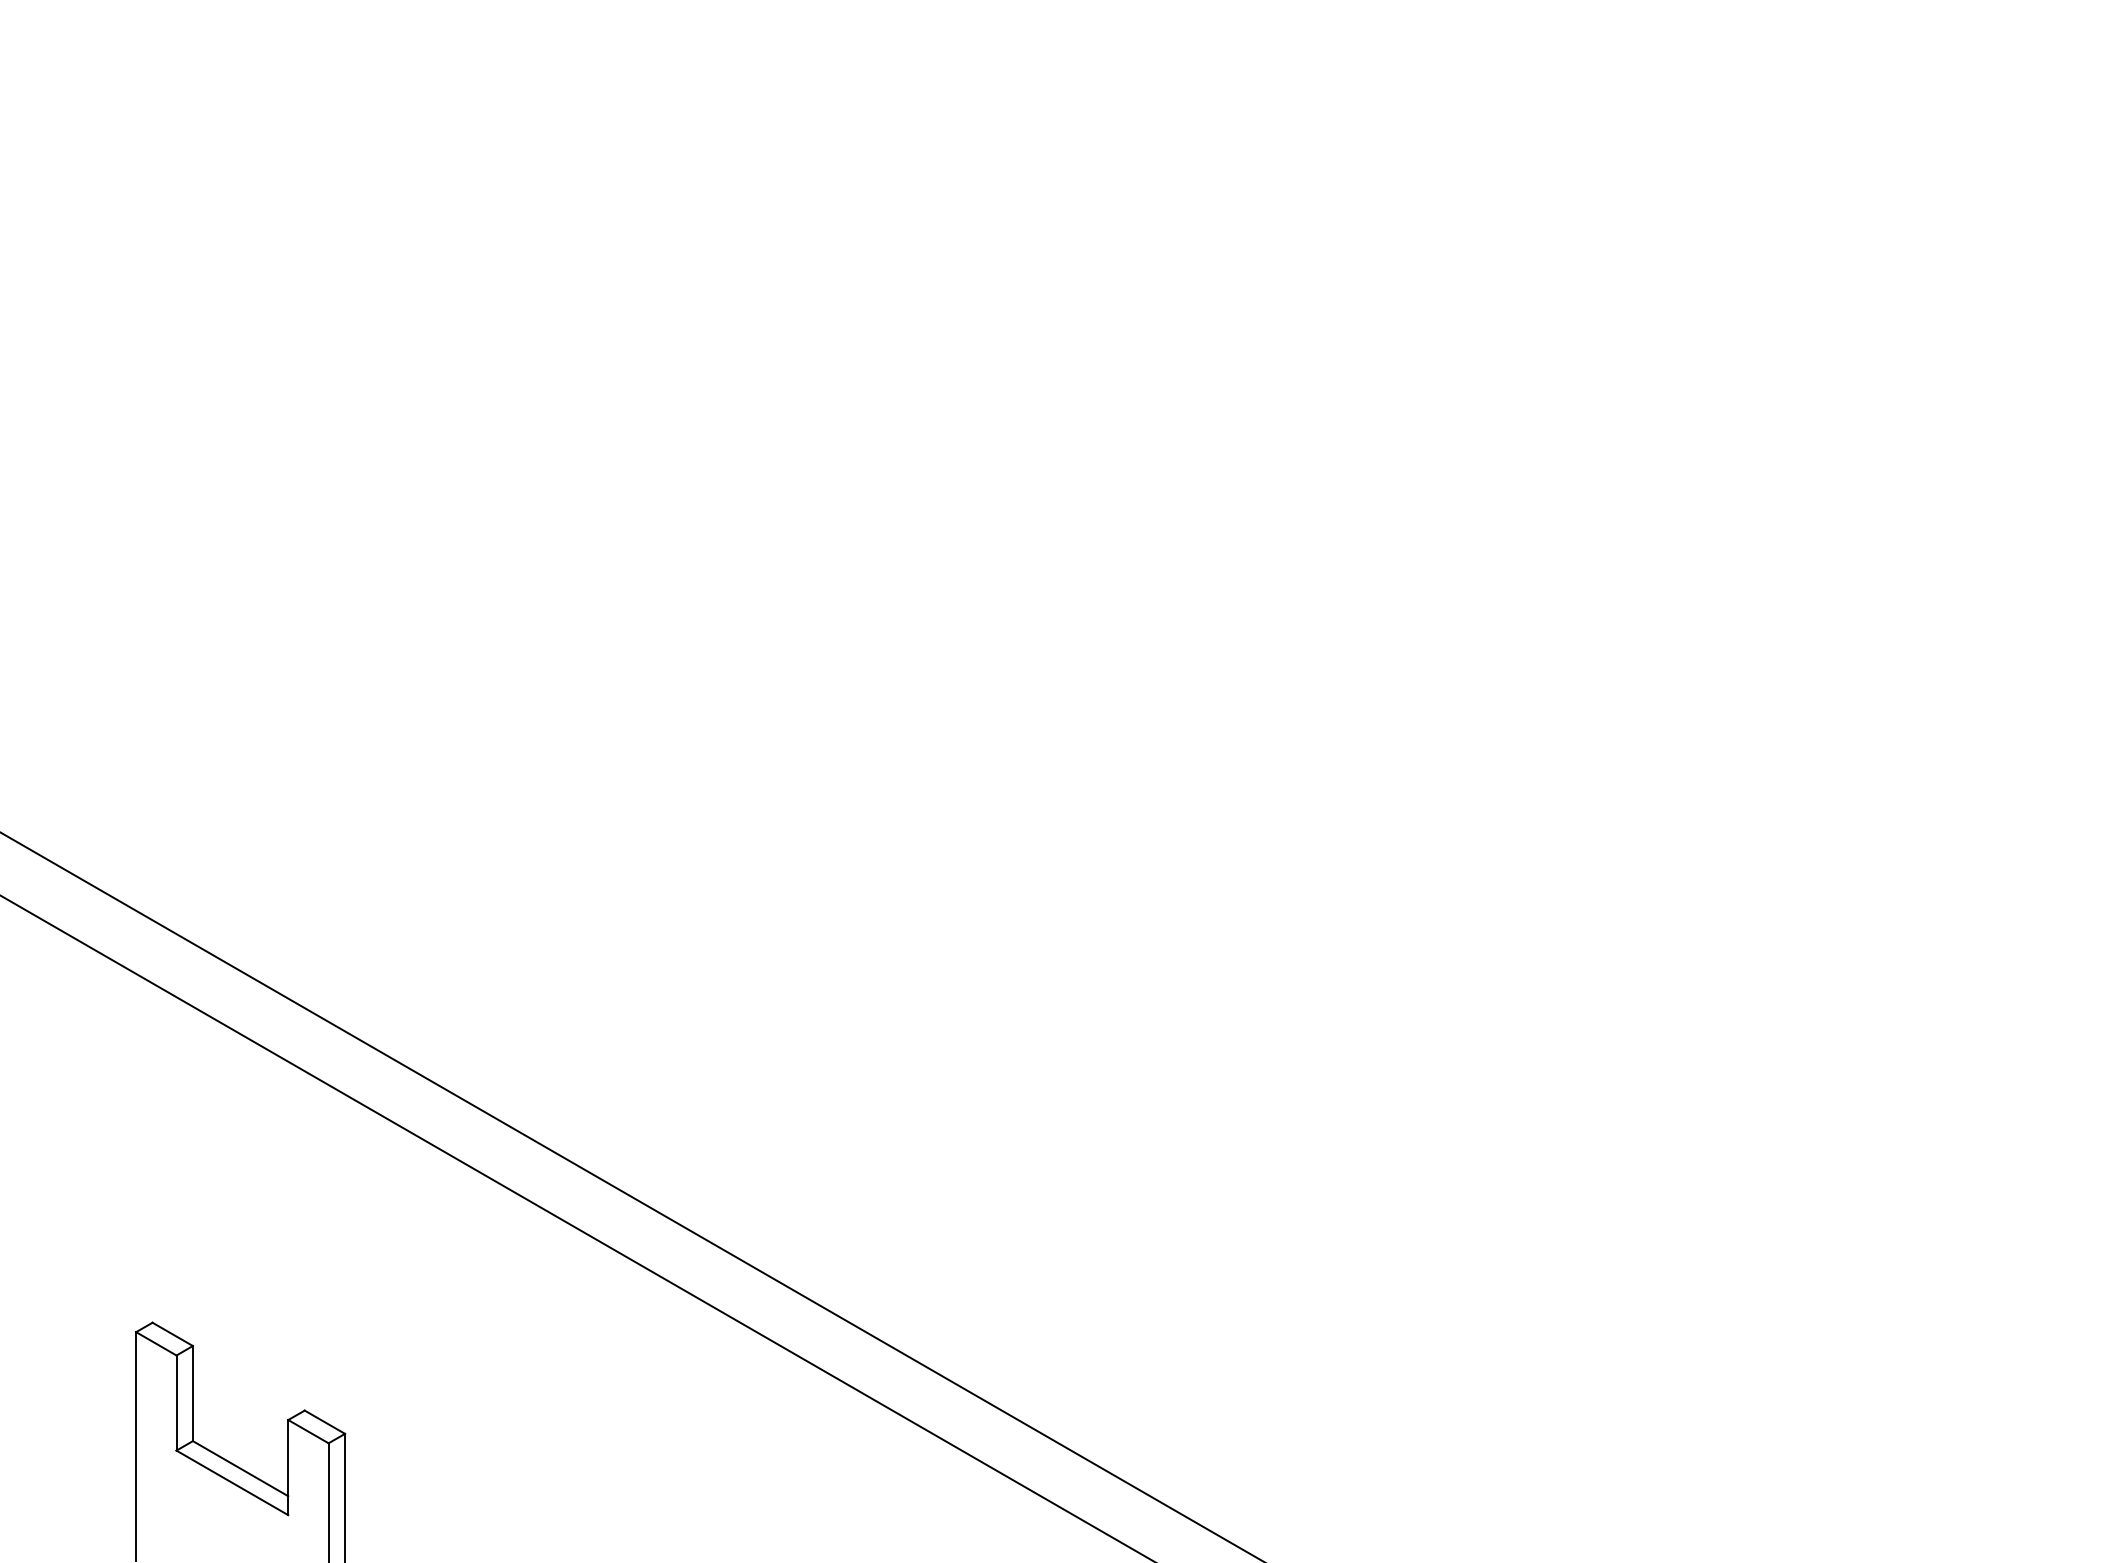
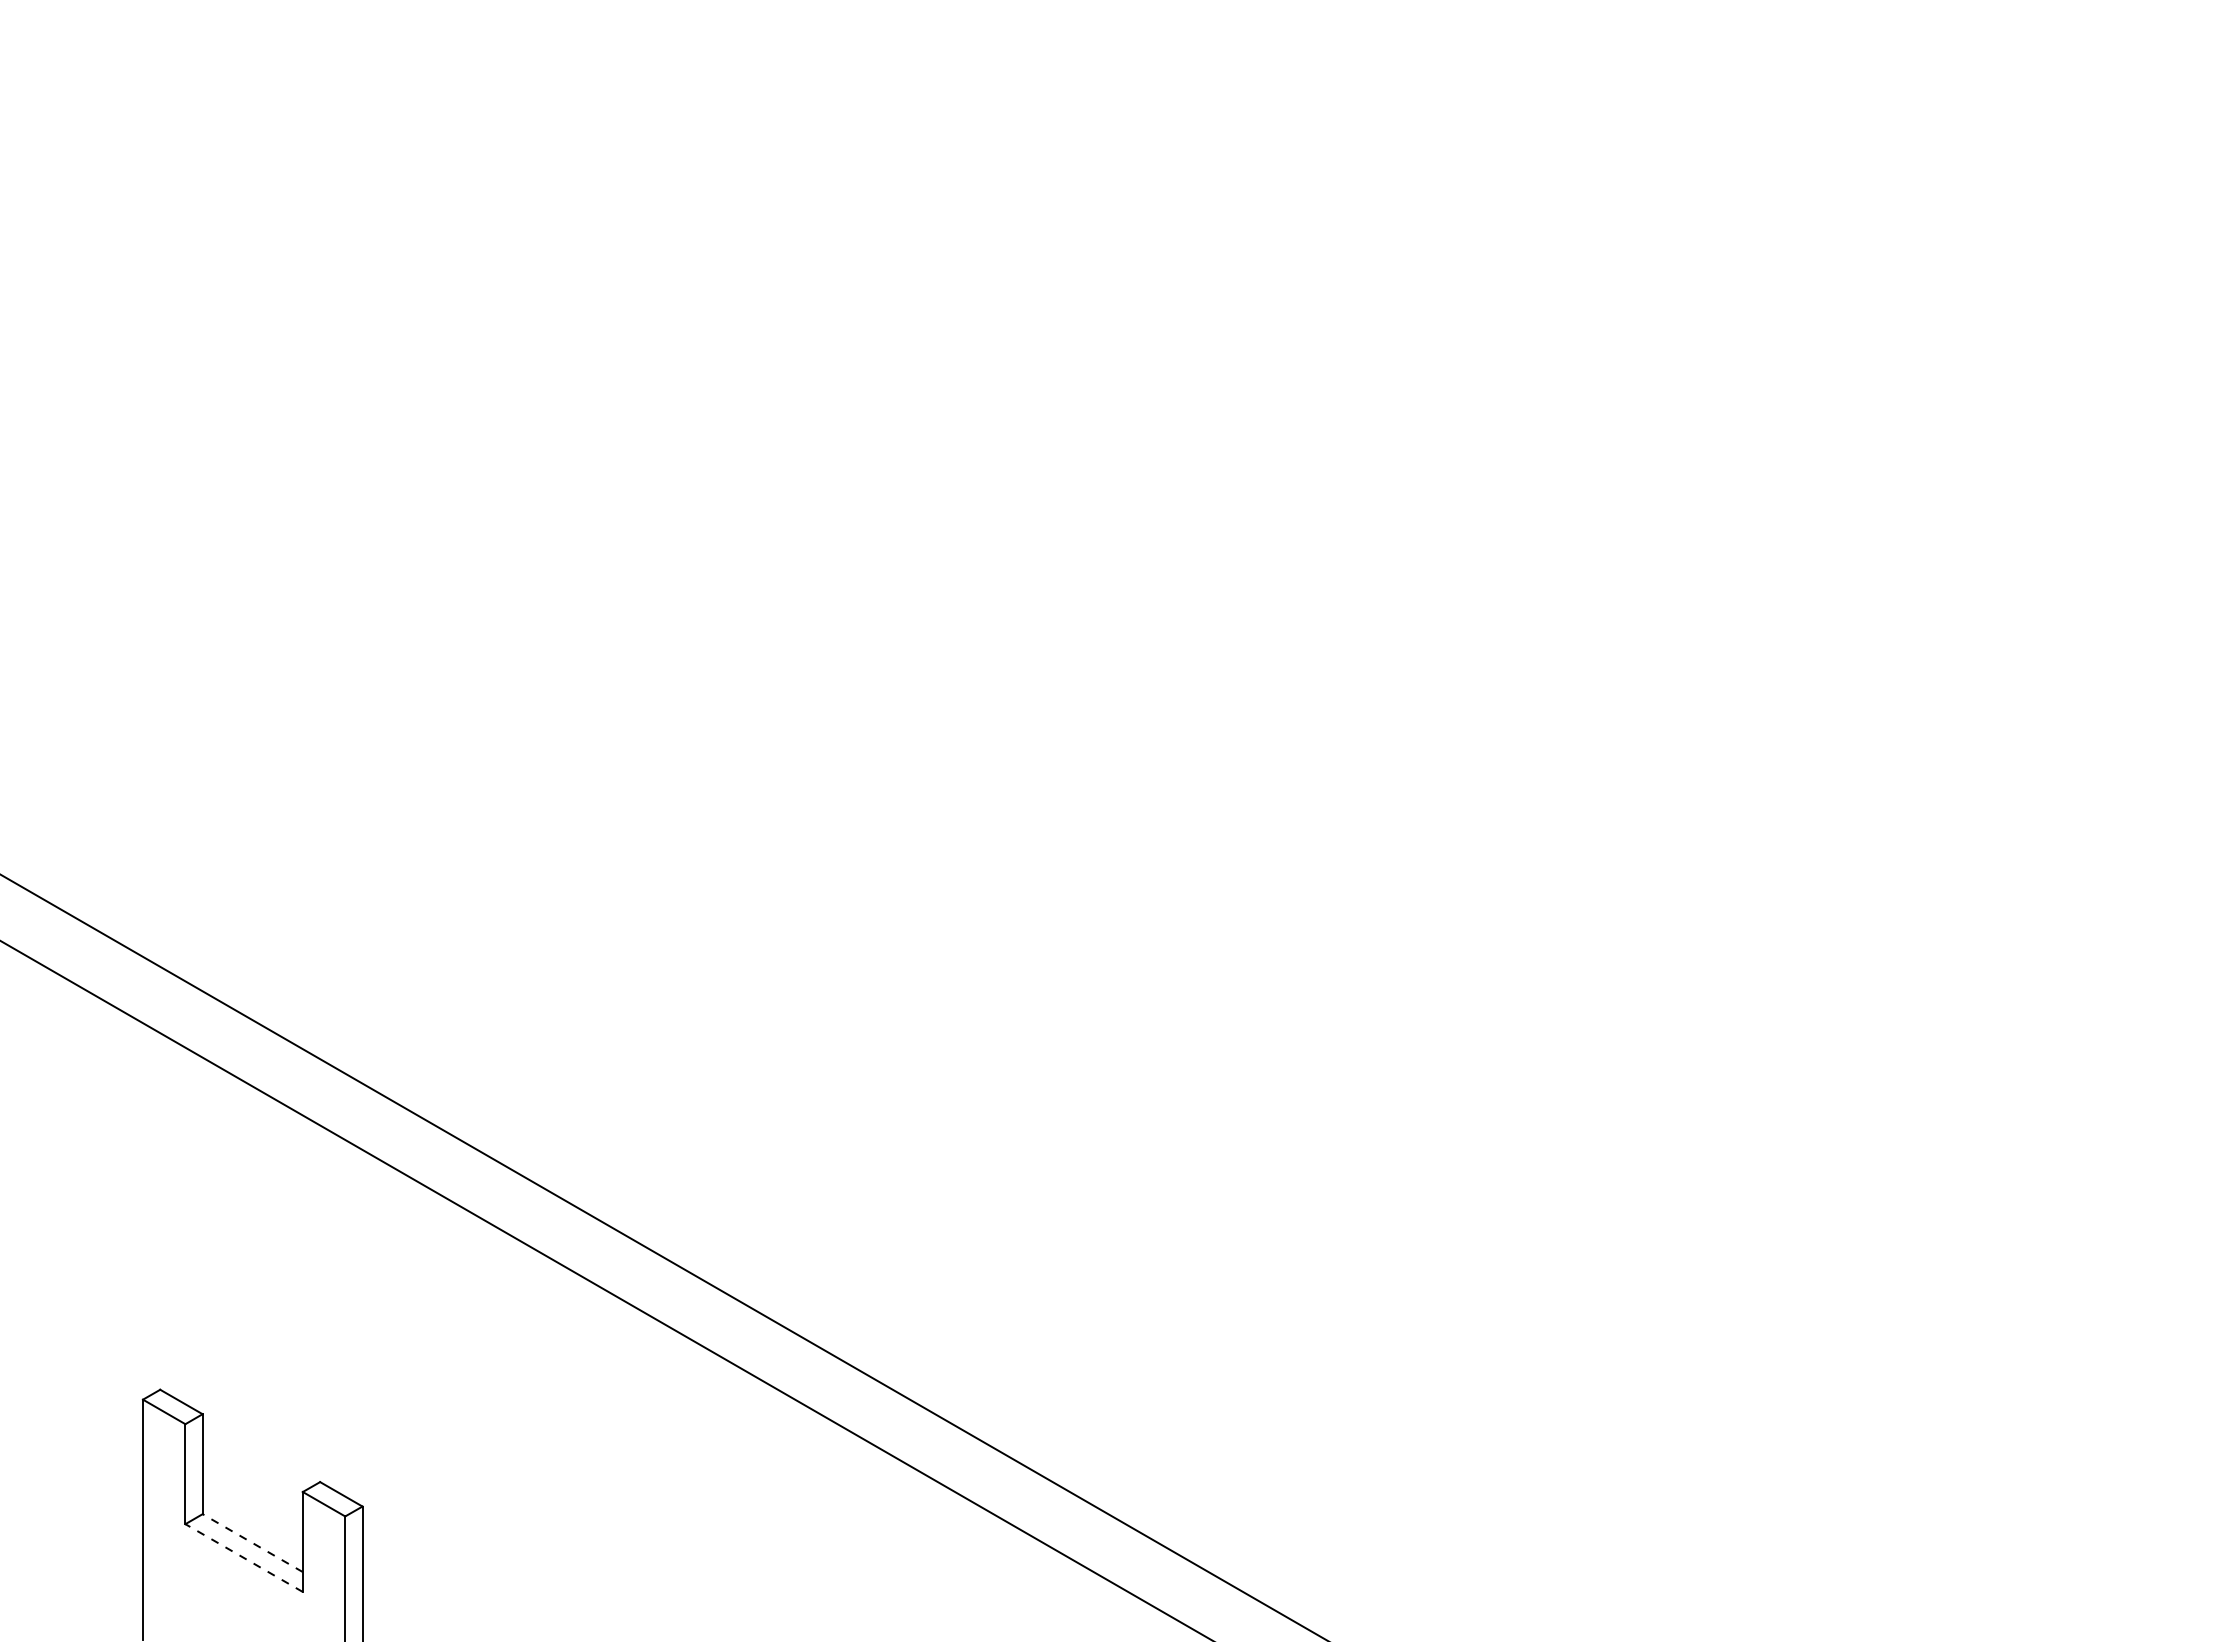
line: (240, 1469) -> (252, 1543), solid -> dashed
line: (232, 1483) -> (244, 1558), solid -> dashed

